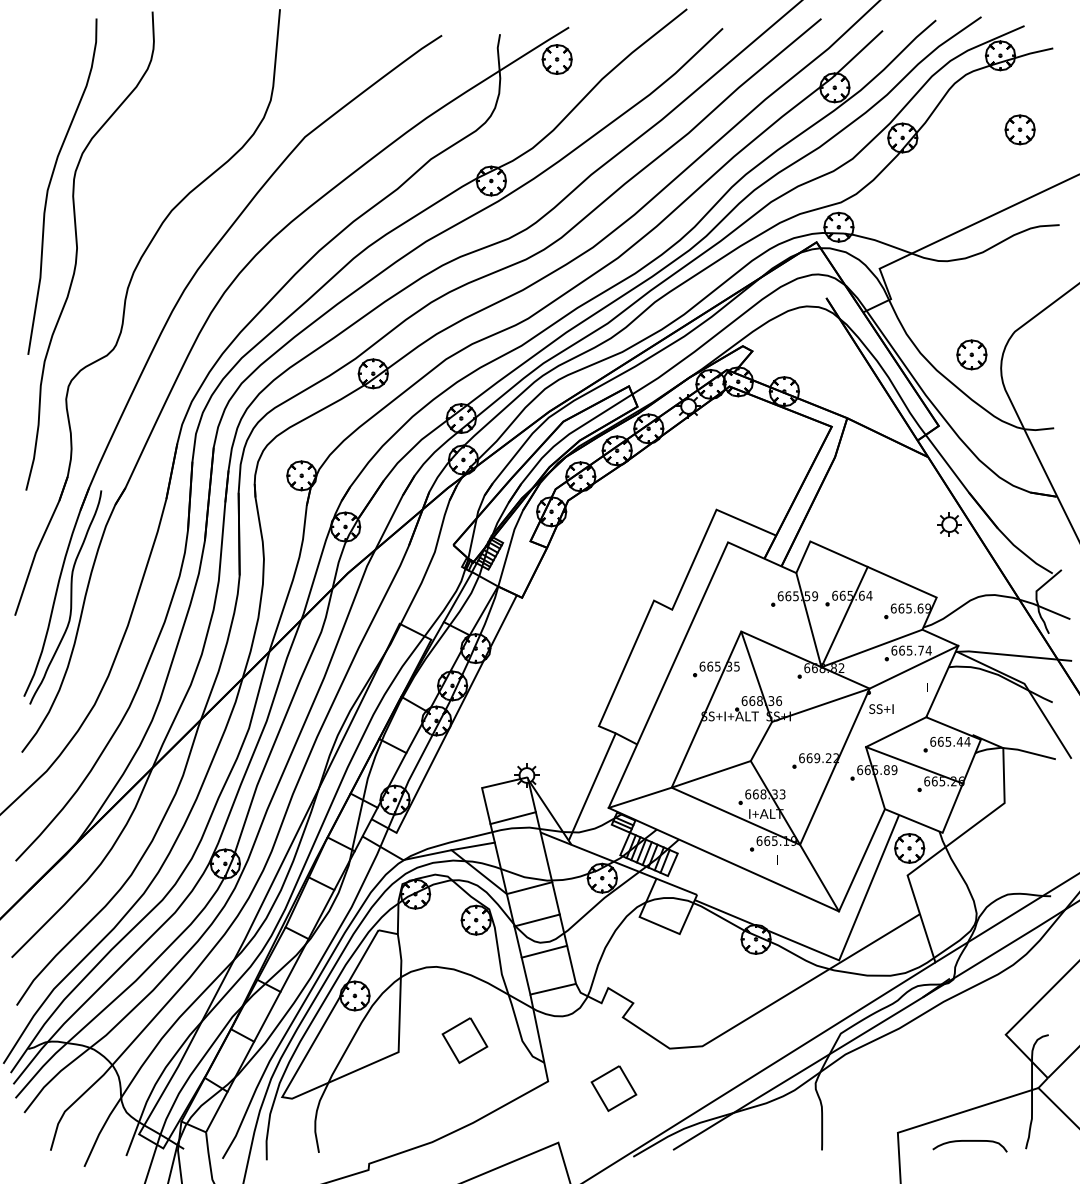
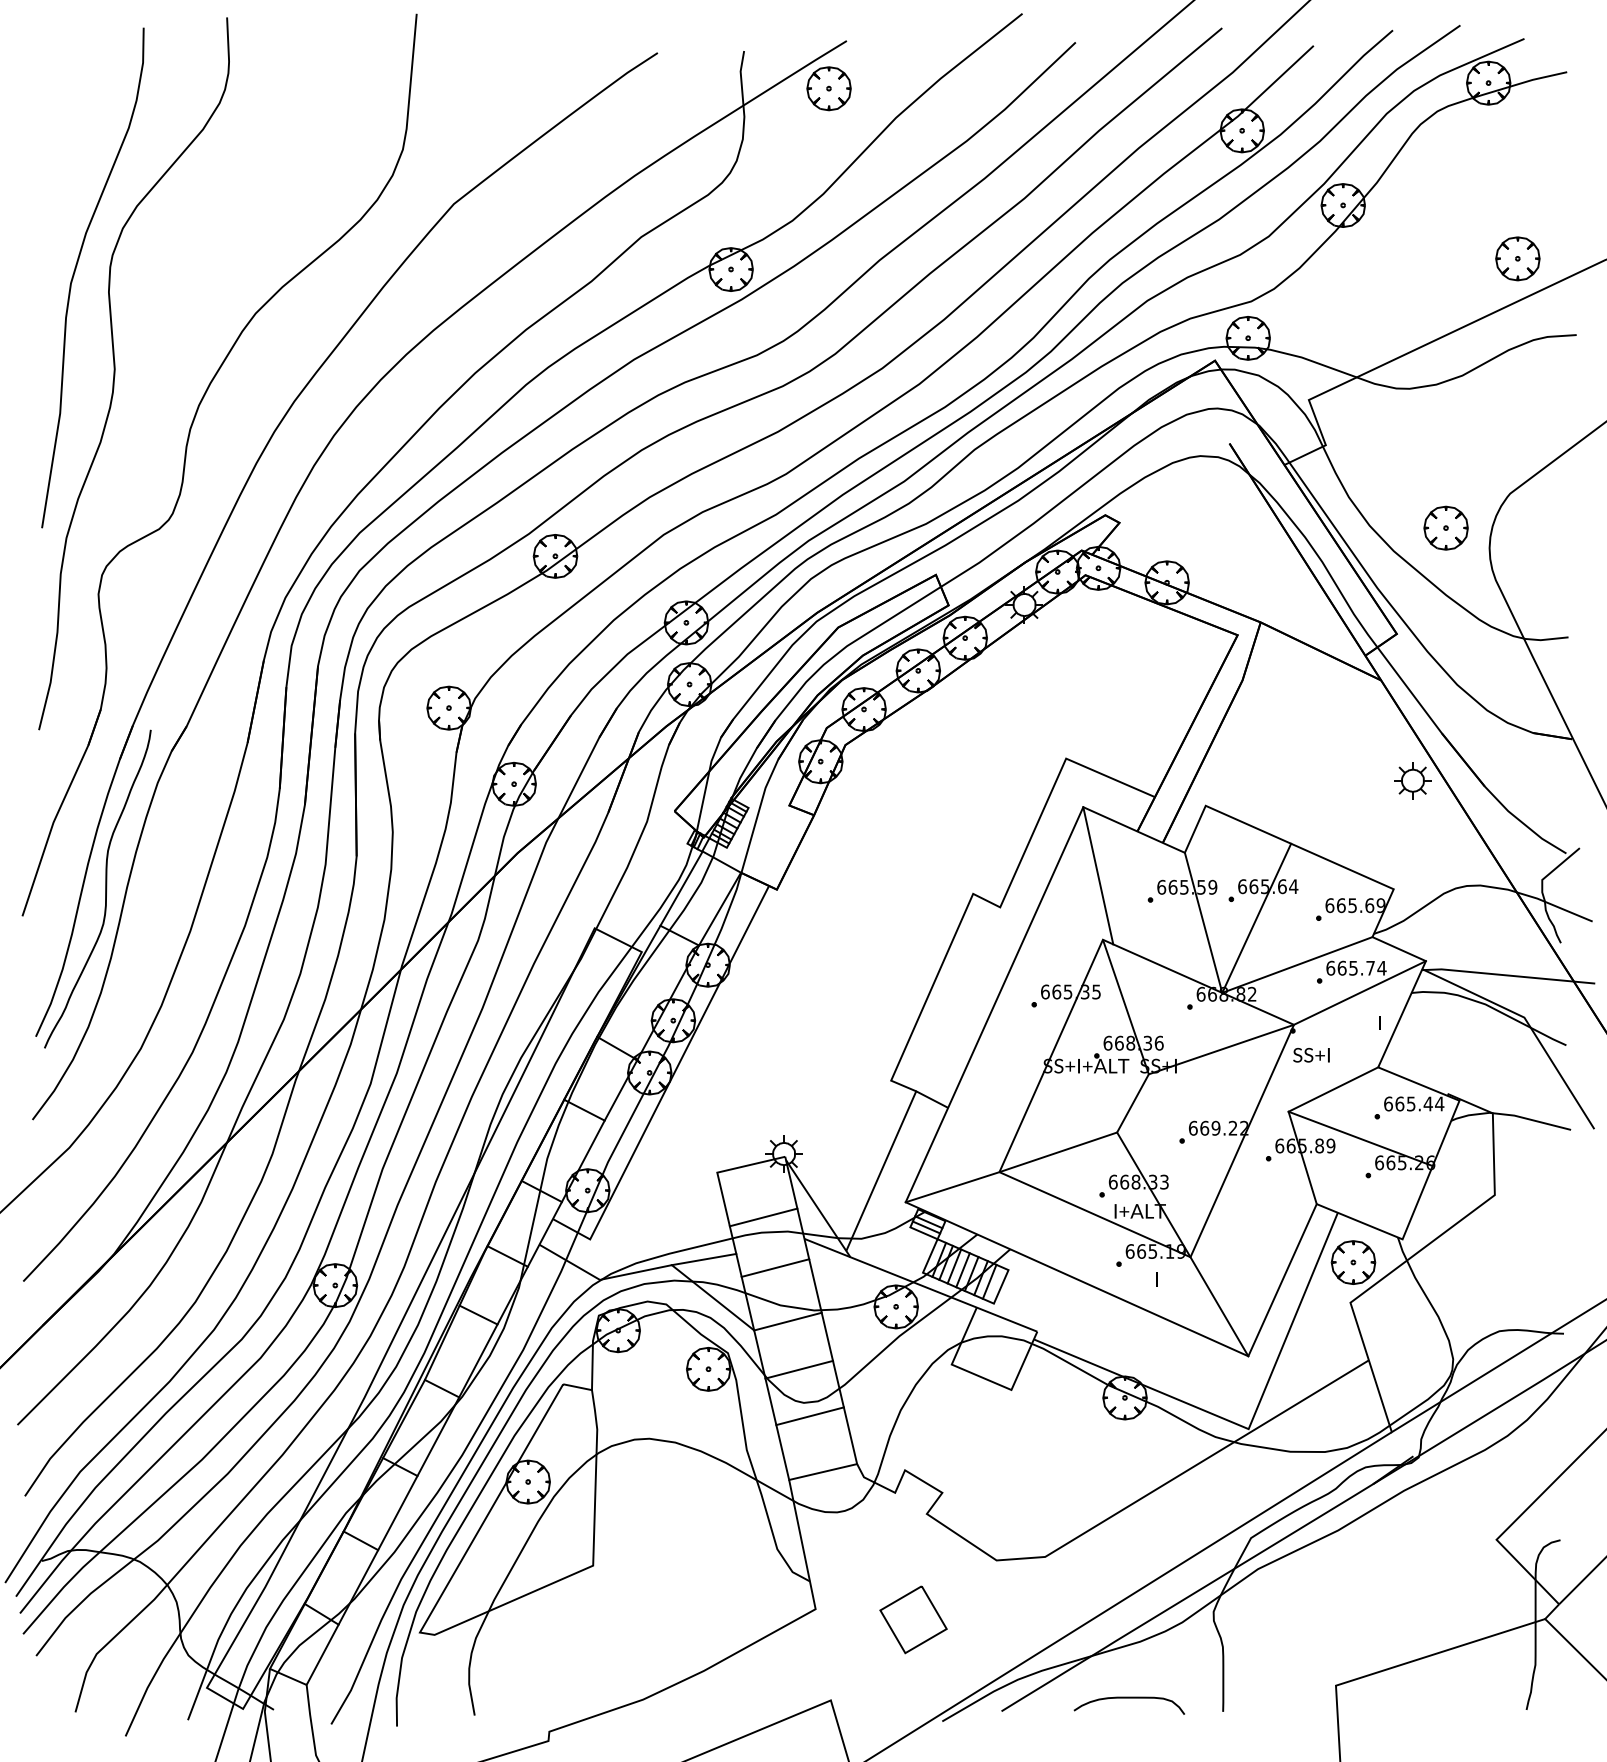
part: (1019, 129) -> (1516, 258), moved
line: (738, 588) -> (1098, 875), added
line: (520, 852) -> (774, 1268), added
part: (464, 1040) -> (691, 1548), removed
curve: (969, 1141) -> (1128, 1698), moved

